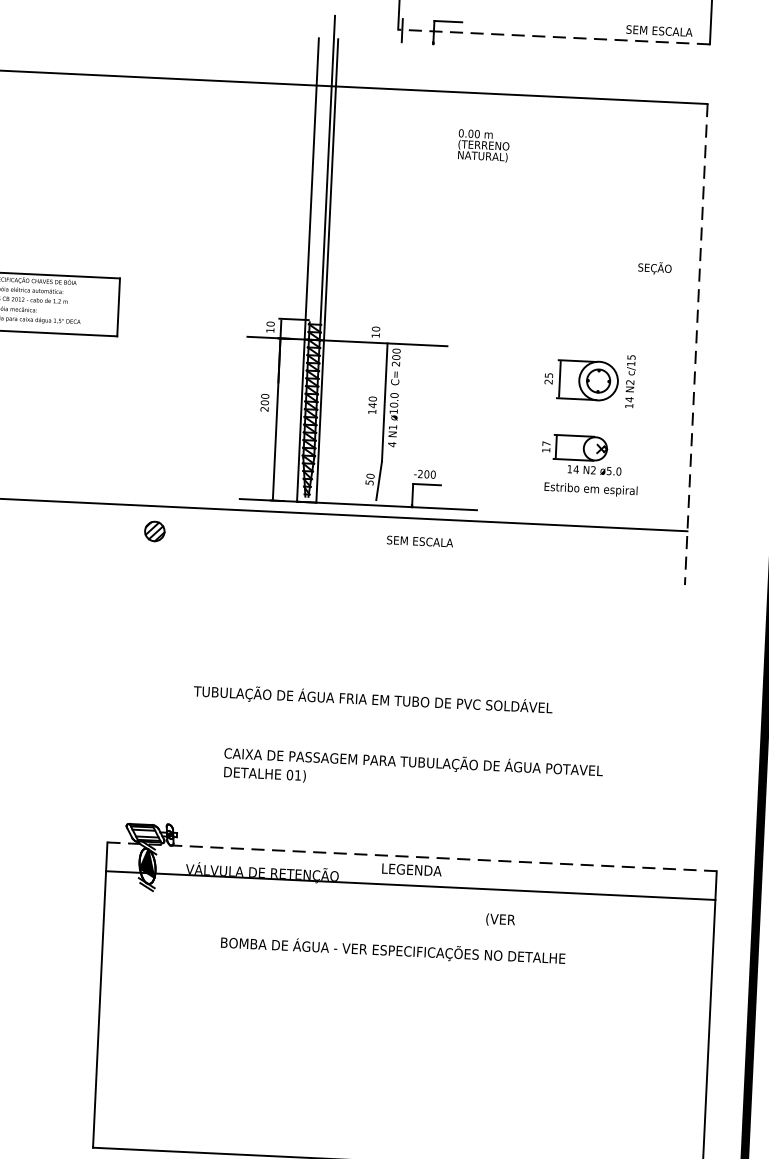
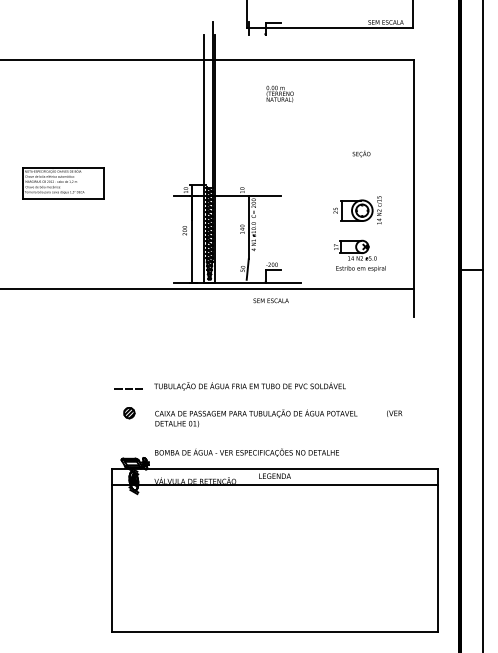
line: (553, 37) -> (329, 28), dashed -> solid
text: (482, 144) -> (279, 93), moved
text: (654, 267) -> (361, 153), moved
line: (696, 344) -> (413, 188), dashed -> solid
part: (155, 532) -> (129, 413), moved
line: (147, 694) -> (129, 389), added
text: (413, 771) -> (256, 418), moved
line: (411, 857) -> (274, 469), dashed -> solid
text: (500, 919) -> (394, 413), moved
text: (392, 950) -> (246, 452), moved

